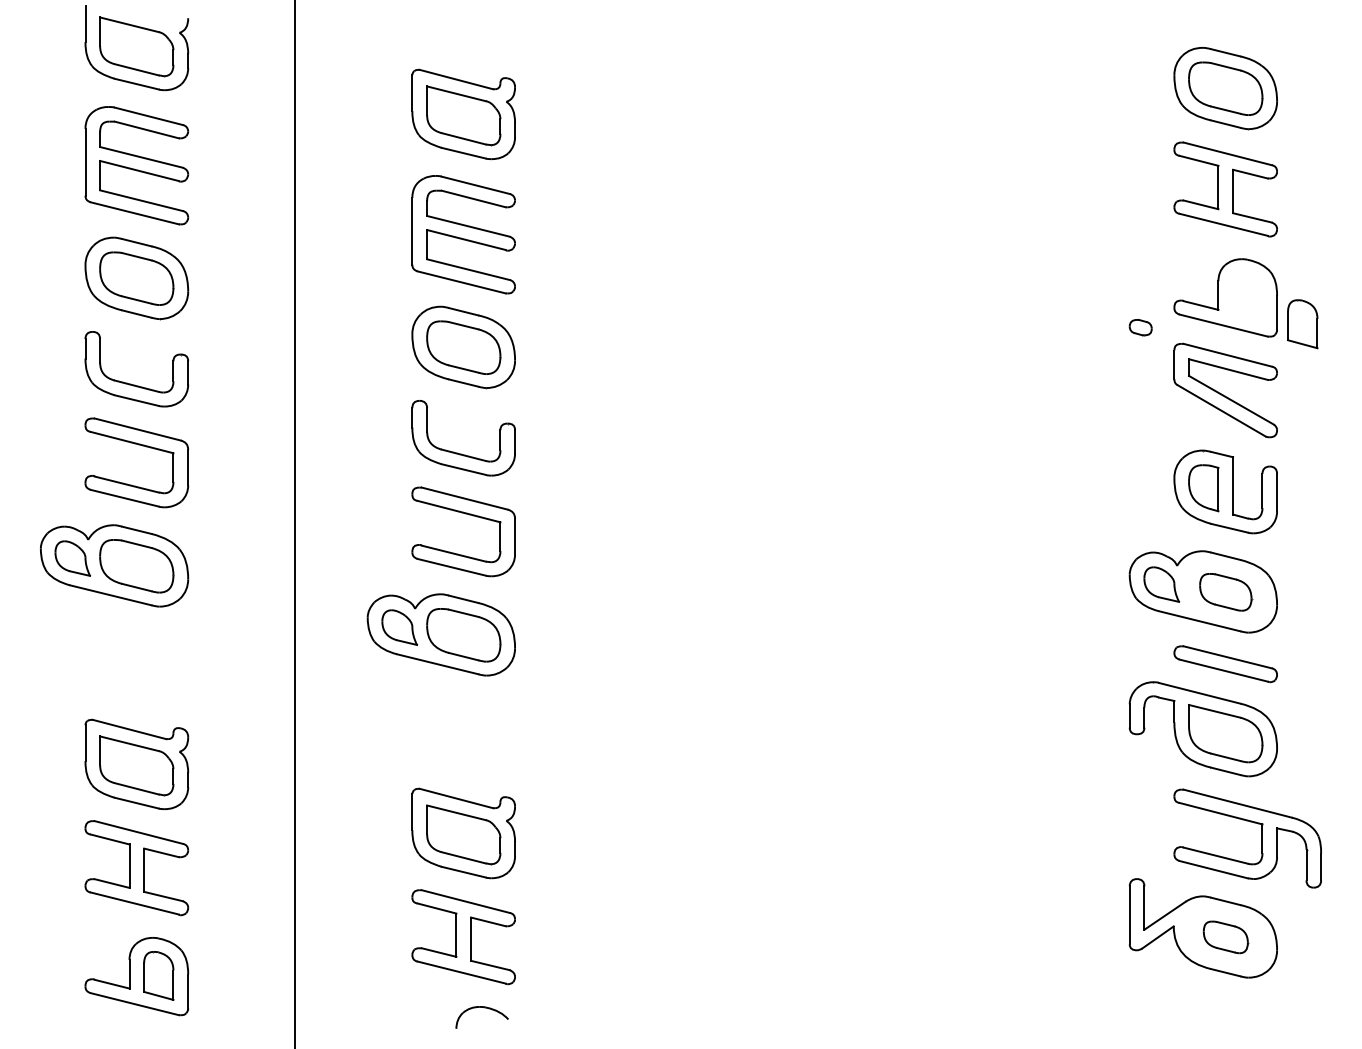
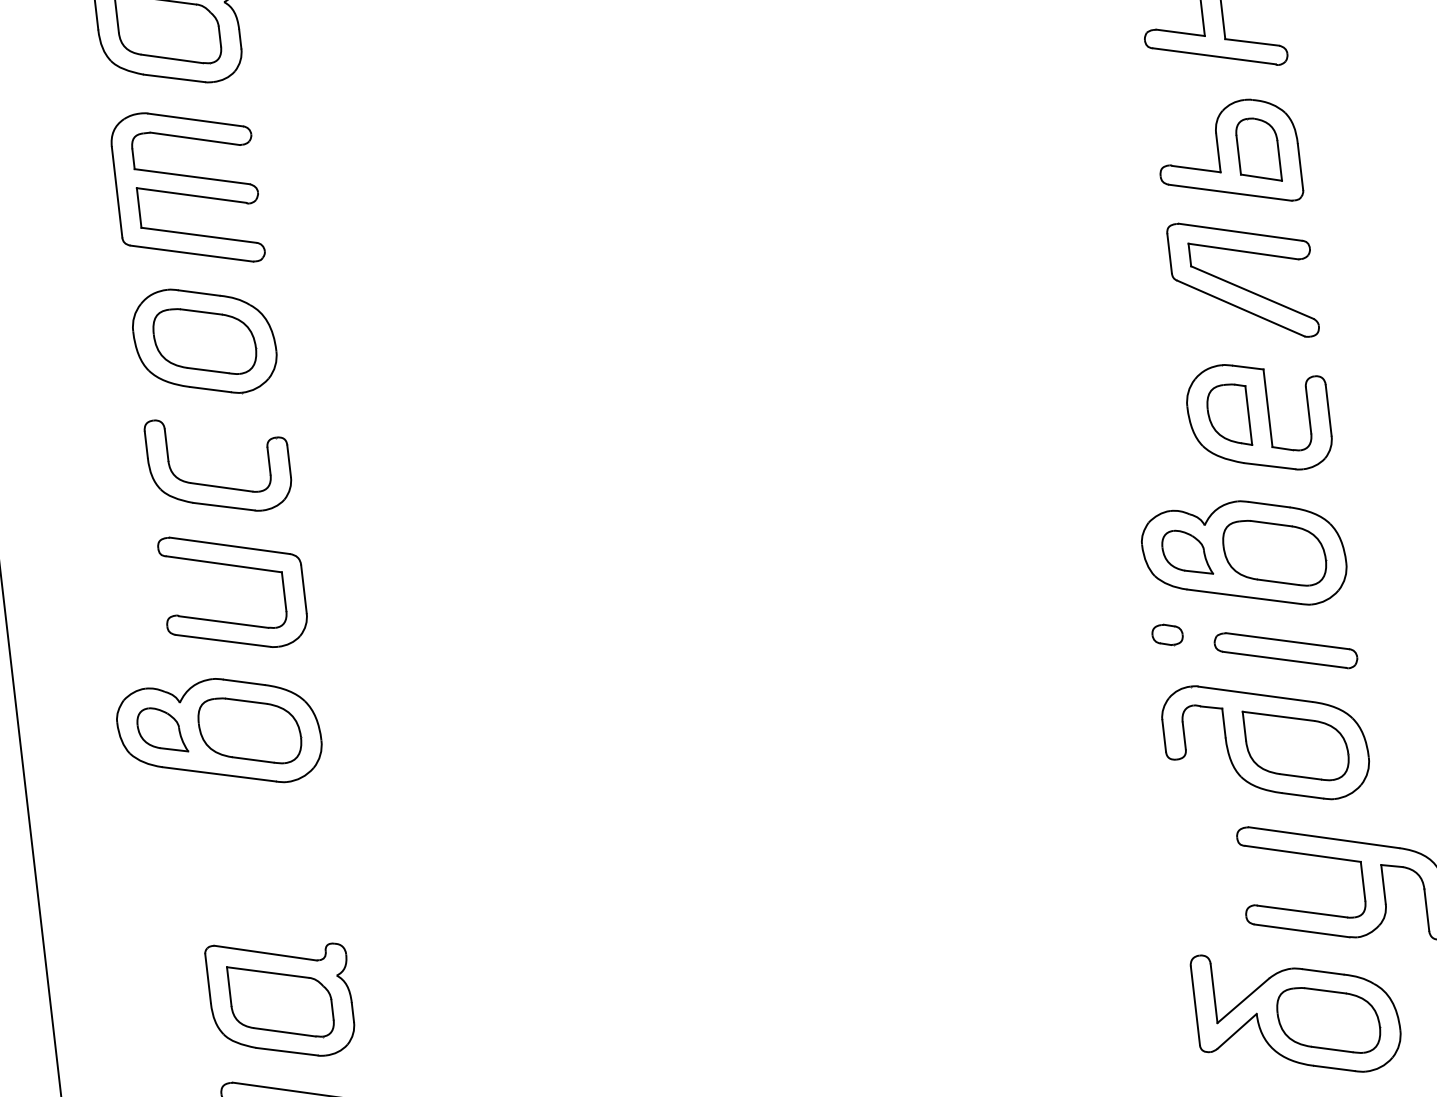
part: (1302, 324) -> (1258, 150), moved
part: (1140, 327) -> (1167, 634), moved
part: (1225, 592) -> (1274, 553), size x1.43
part: (1225, 937) -> (1328, 1020), size x1.67

